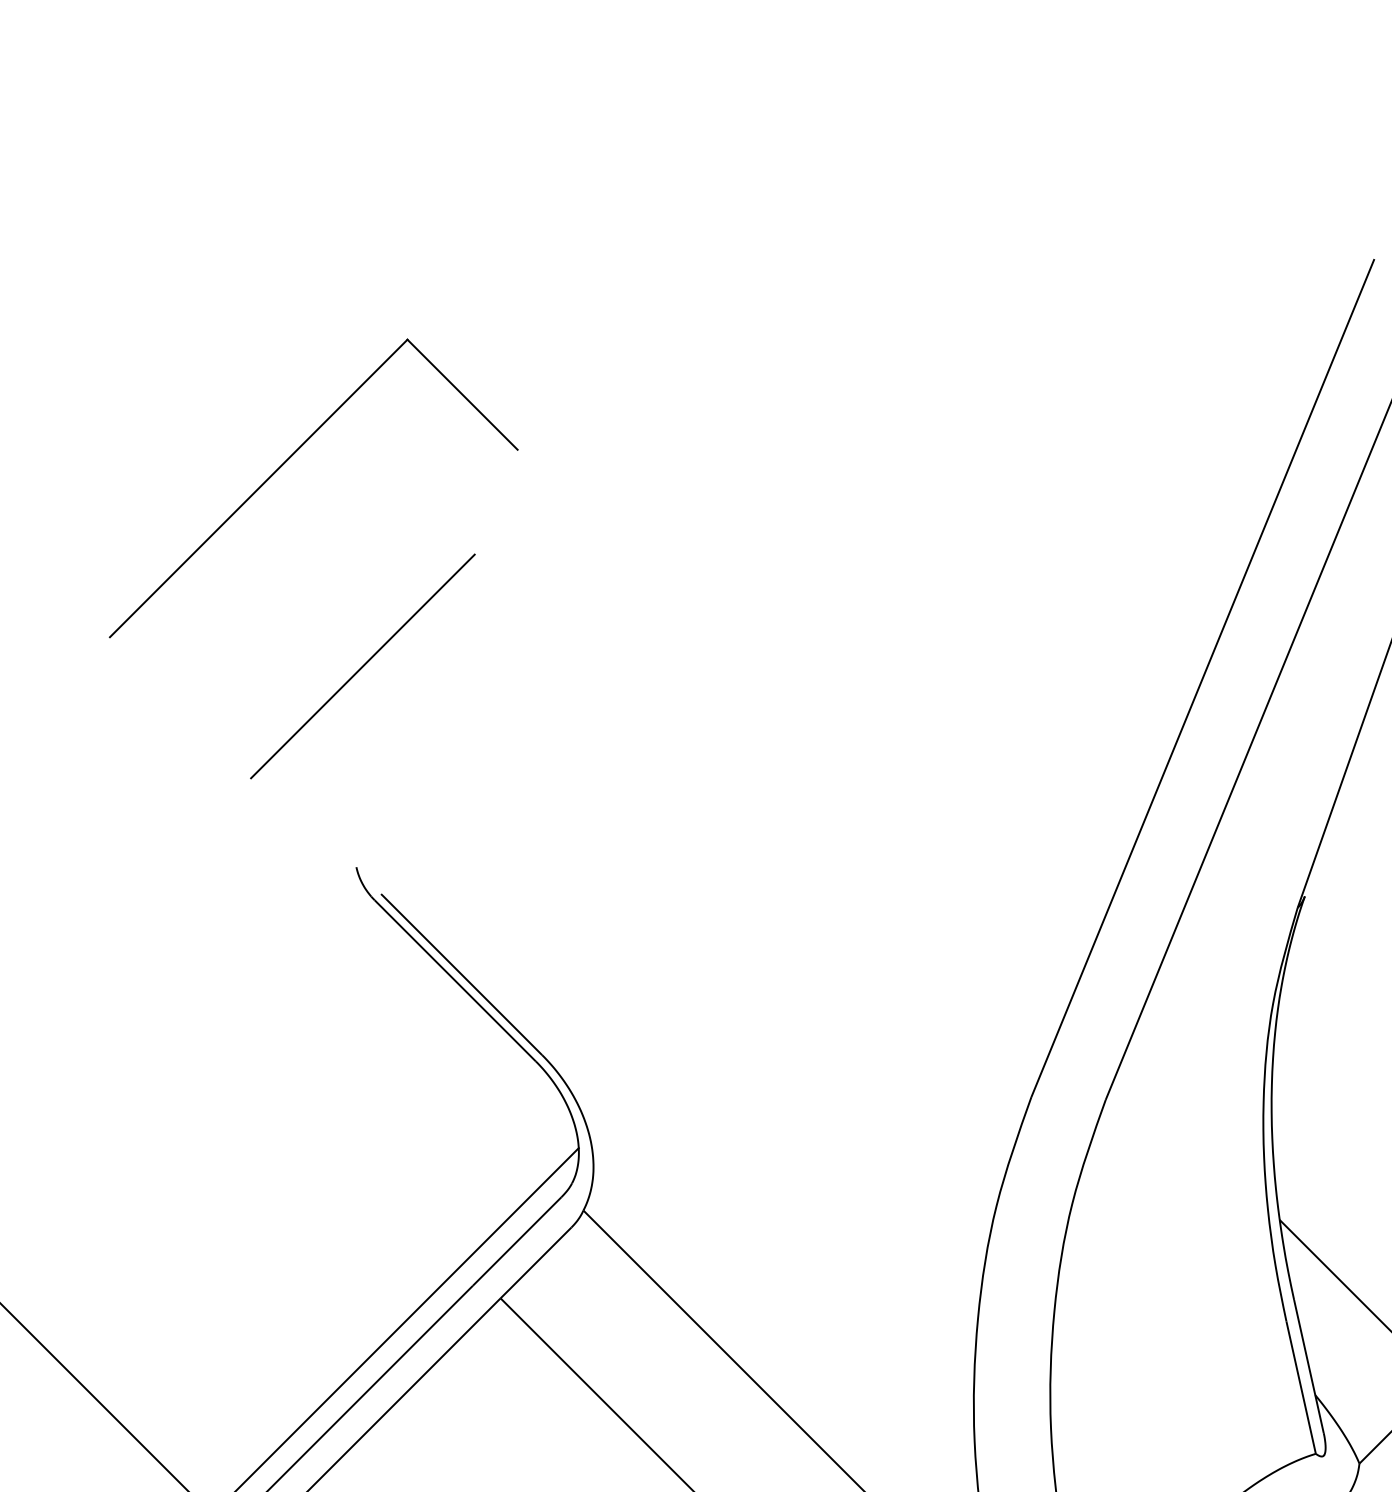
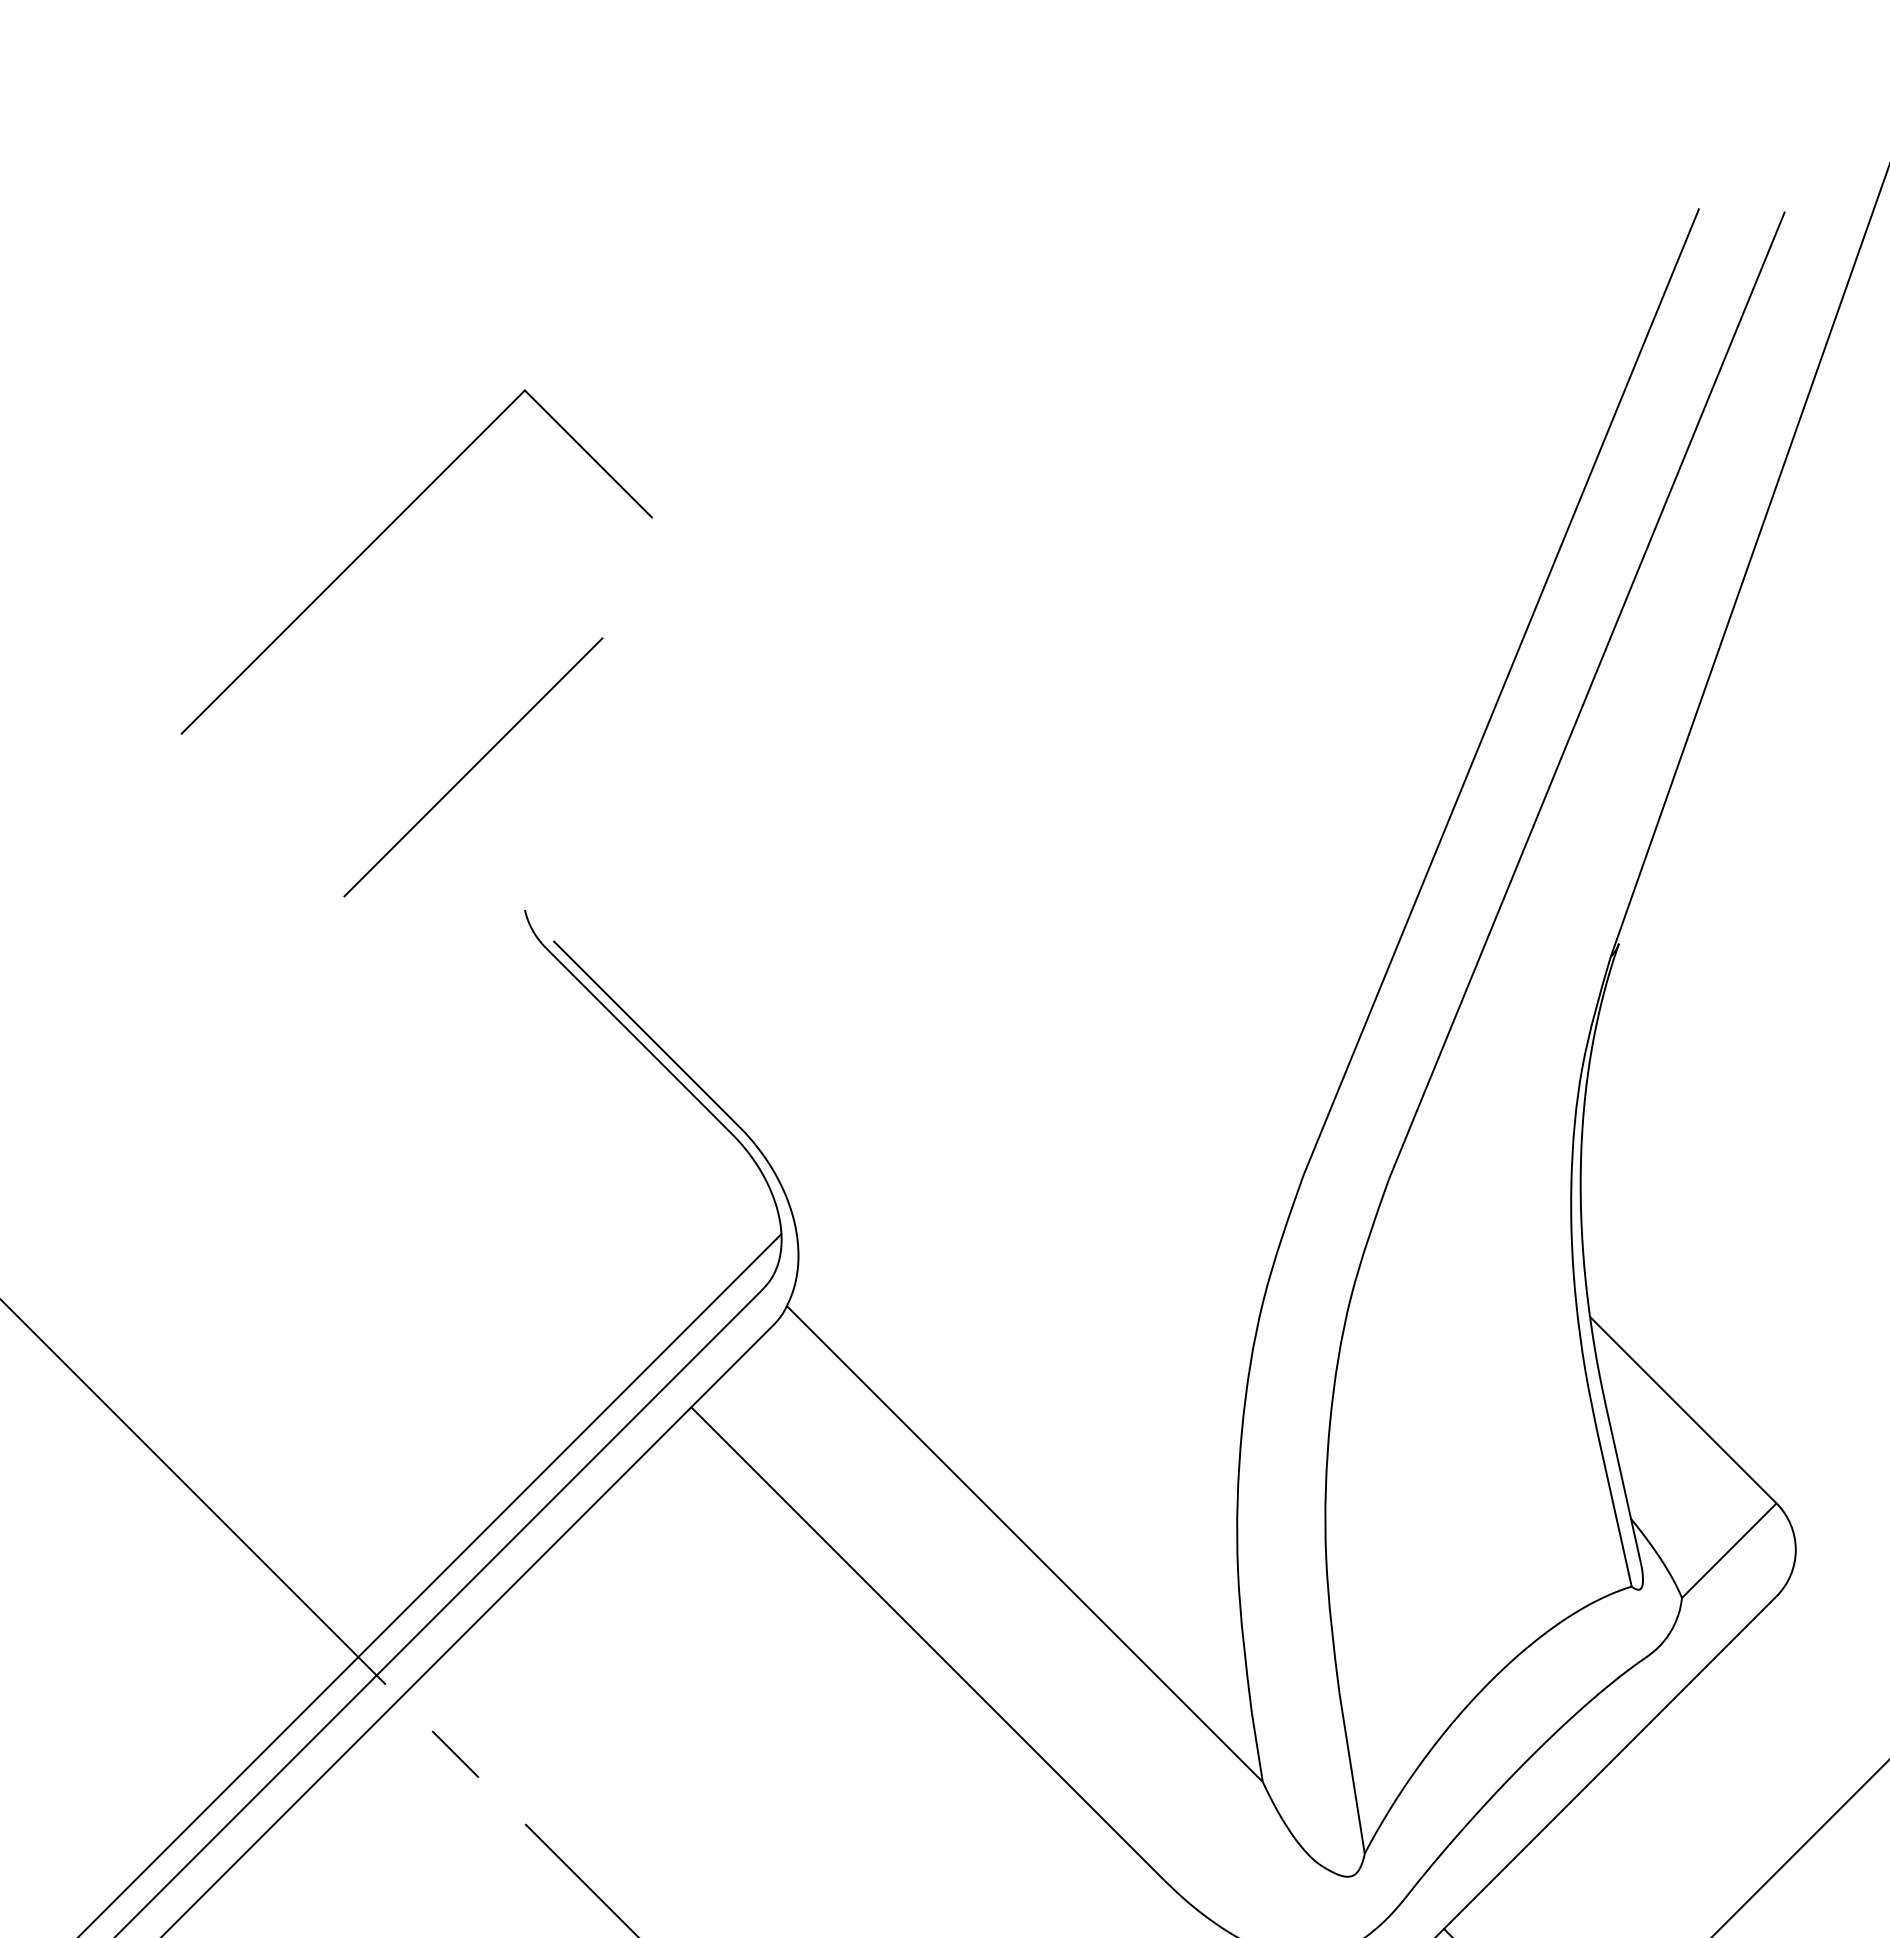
part: (251, 496) -> (345, 571), moved

